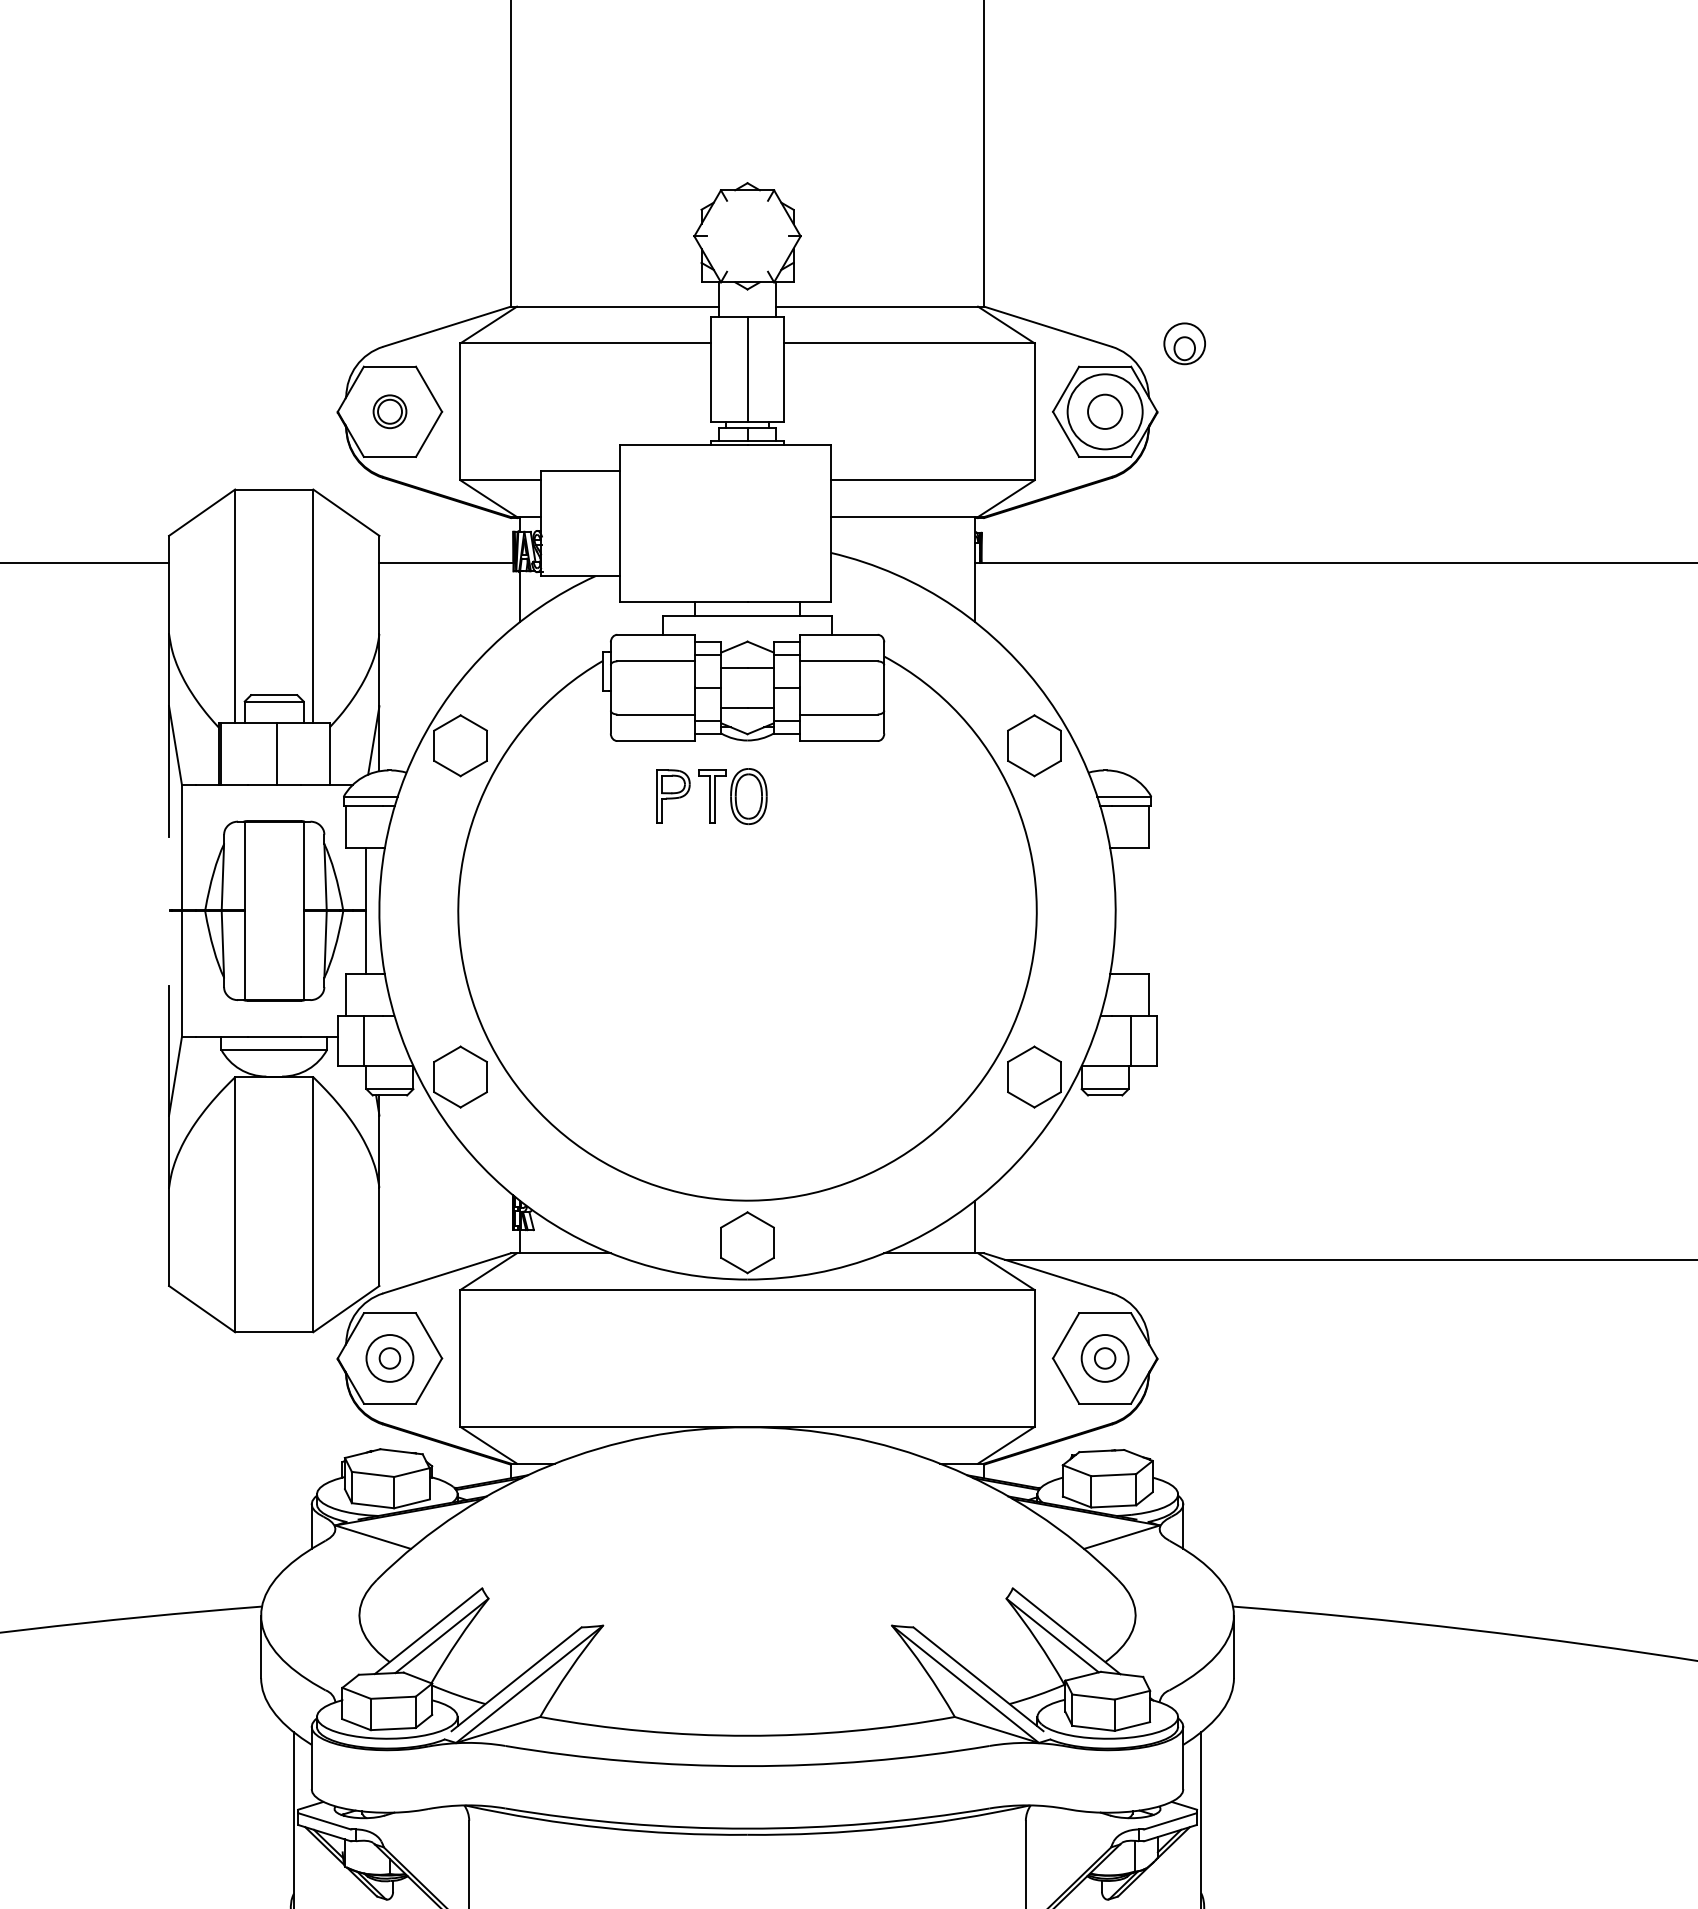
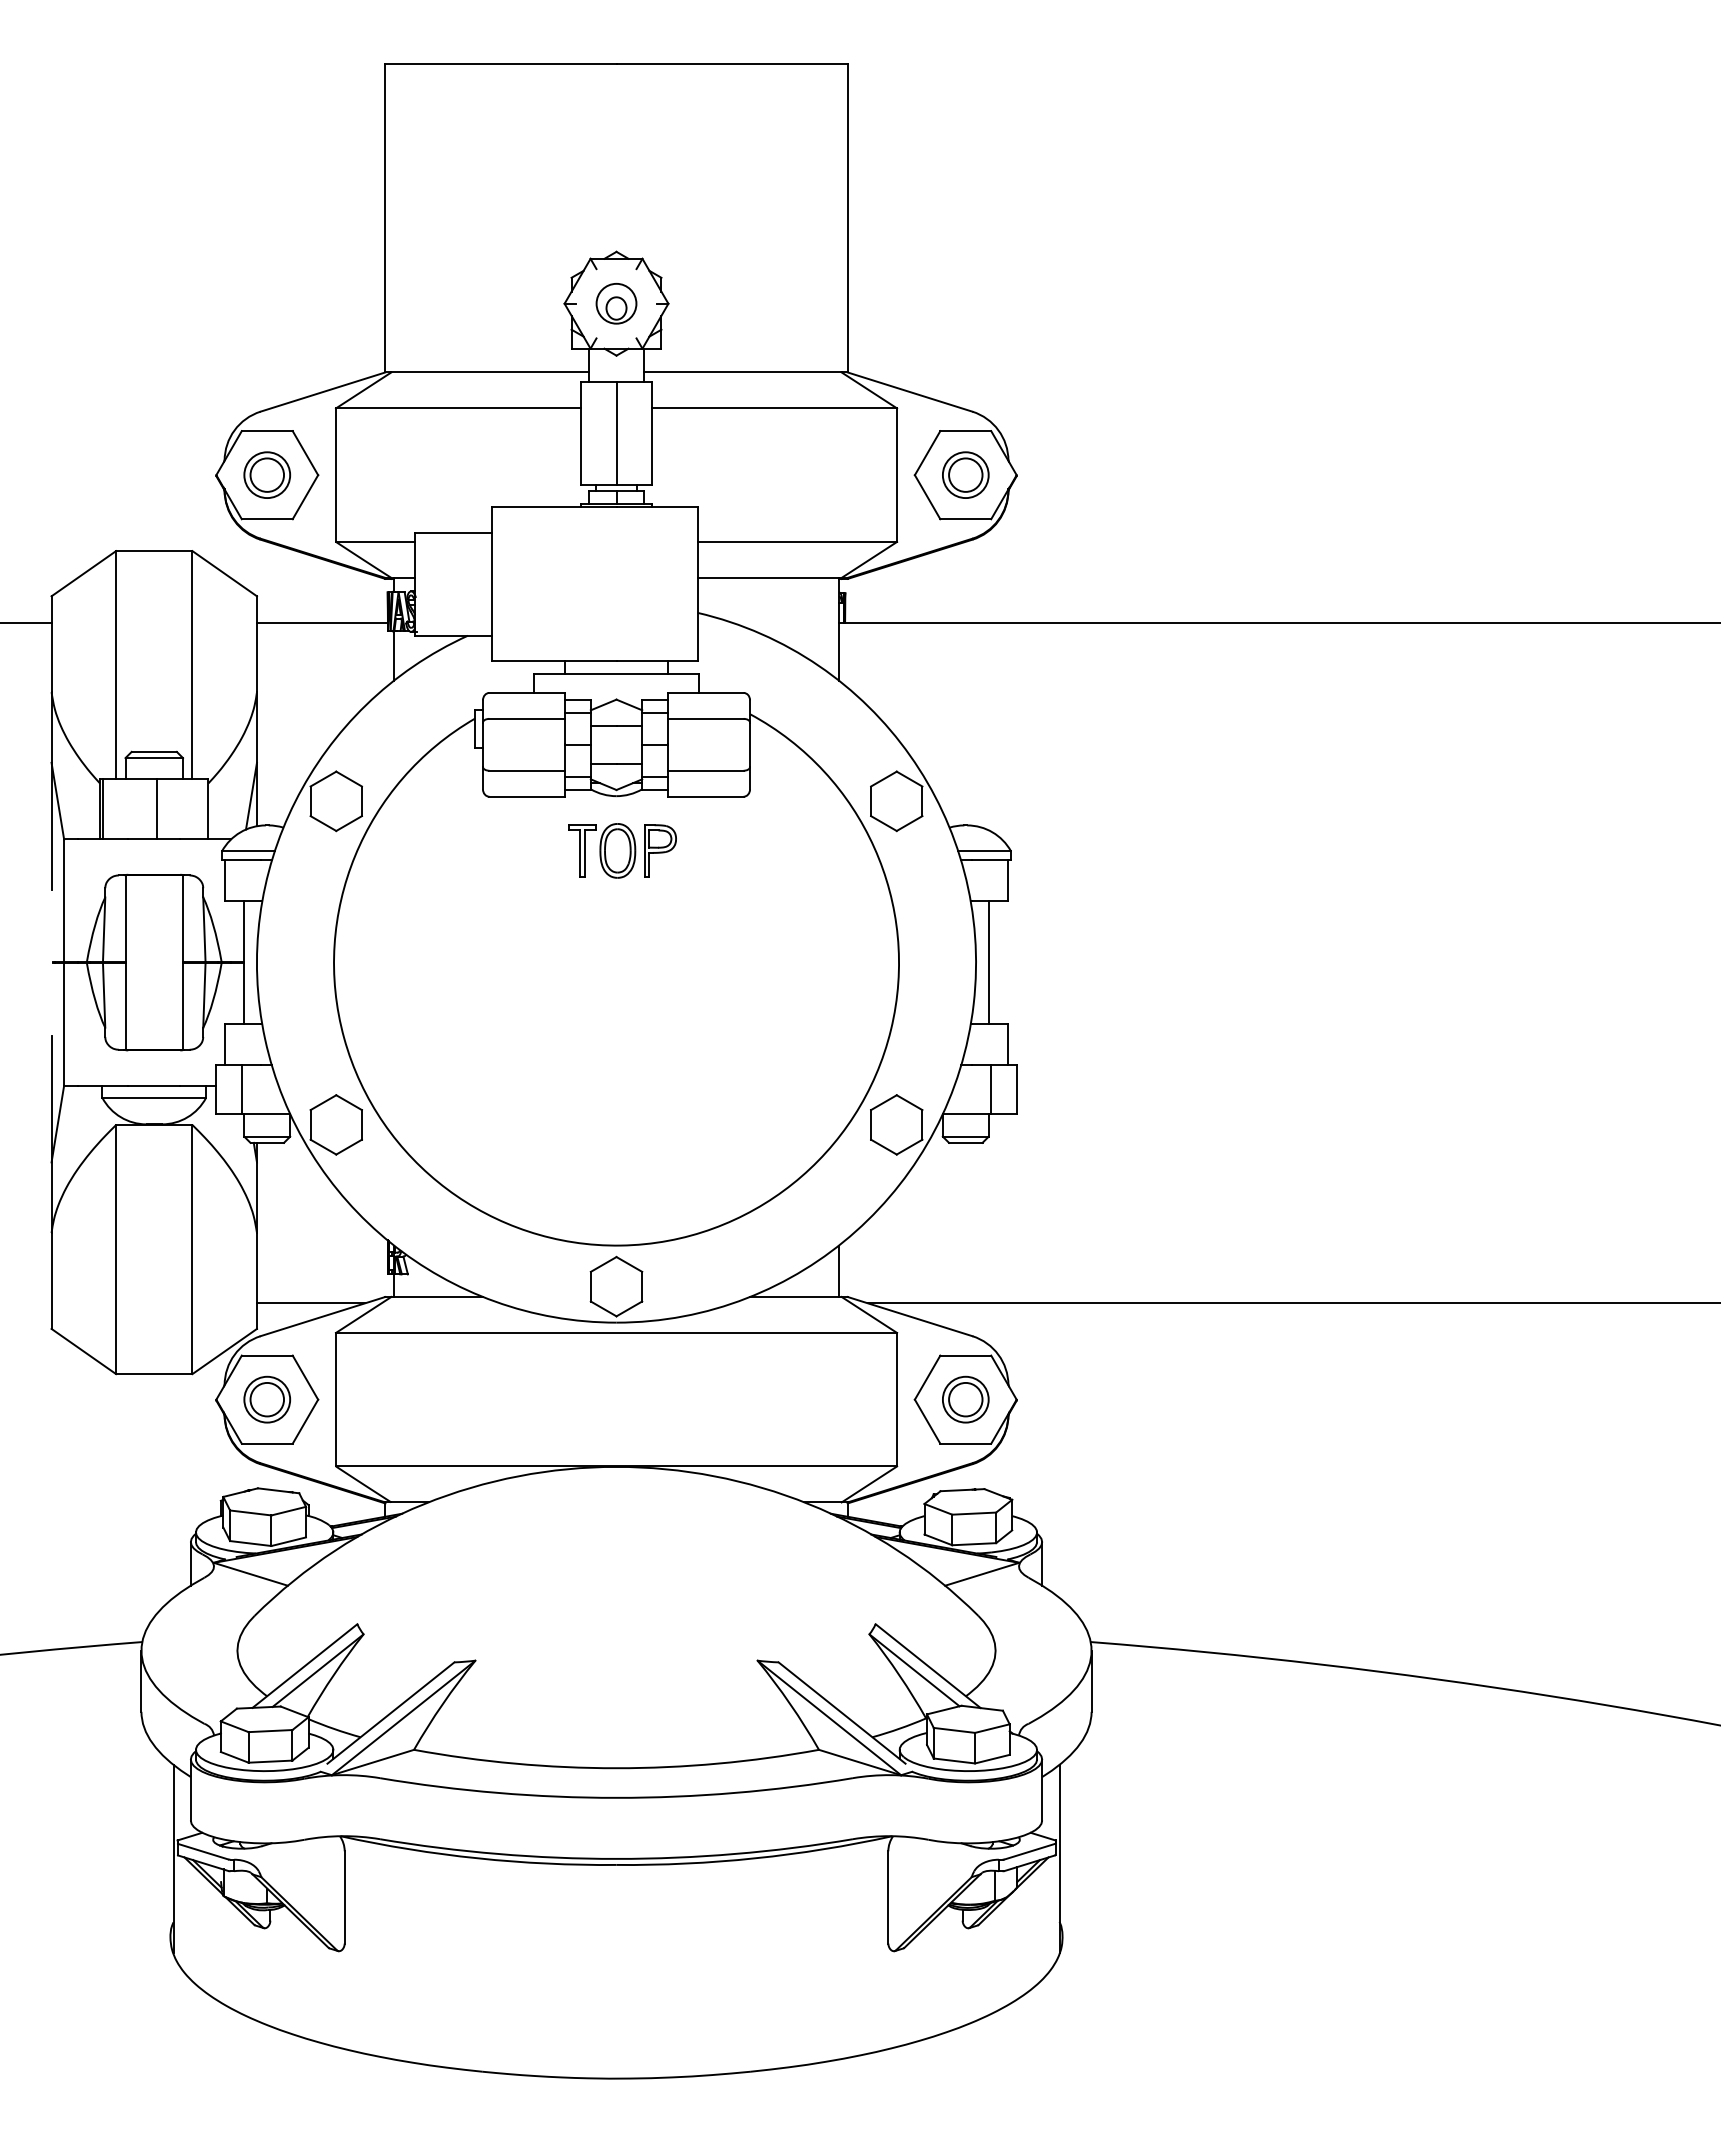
part: (1184, 343) -> (616, 303), moved
part: (390, 411) -> (267, 474), size x1.43
circle: (1104, 412) -> (965, 475), size x0.62
part: (673, 796) -> (660, 850), moved
line: (1128, 910) -> (988, 962), added
line: (434, 1259) -> (310, 1303), added
circle: (390, 1358) -> (267, 1399), size x1.67
circle: (1104, 1358) -> (965, 1399), size x1.67

